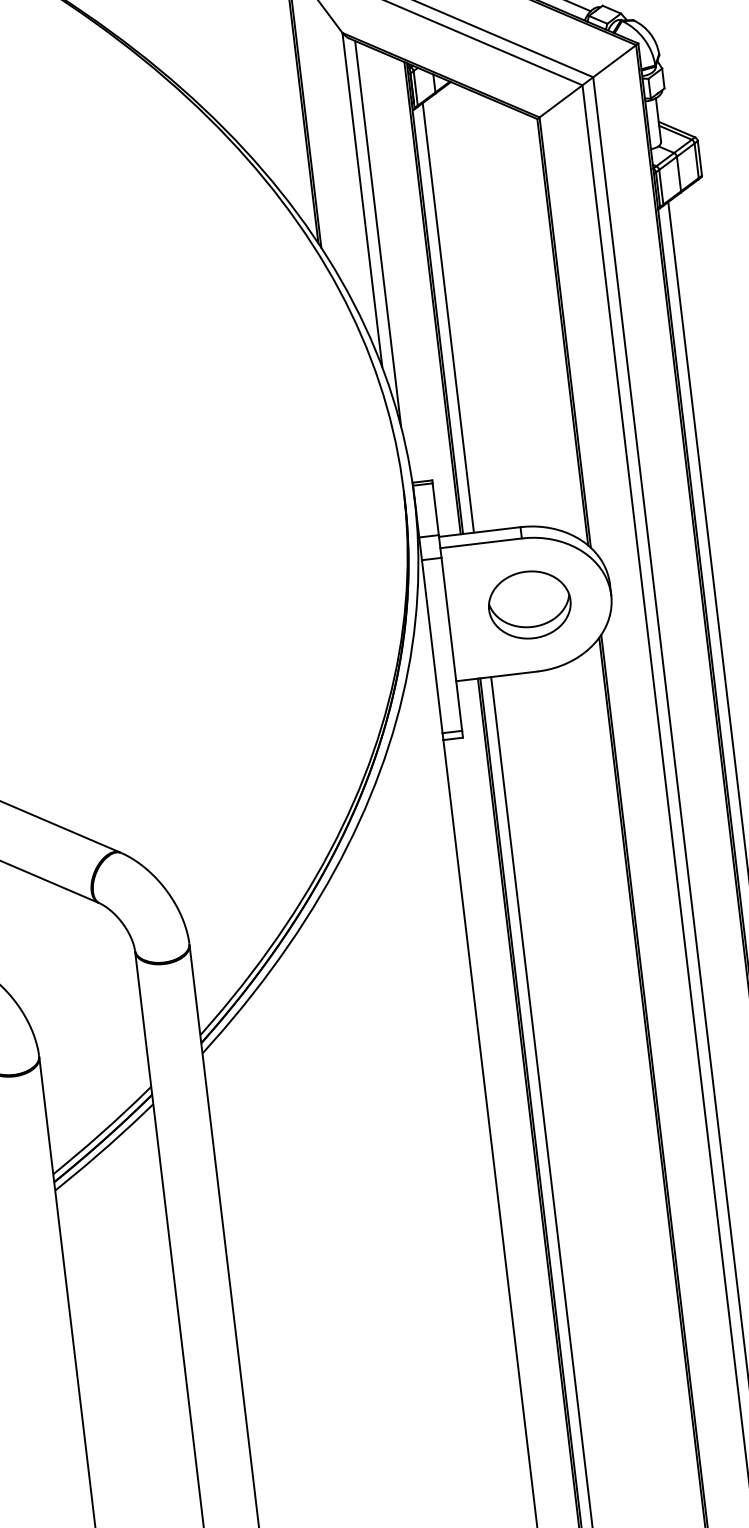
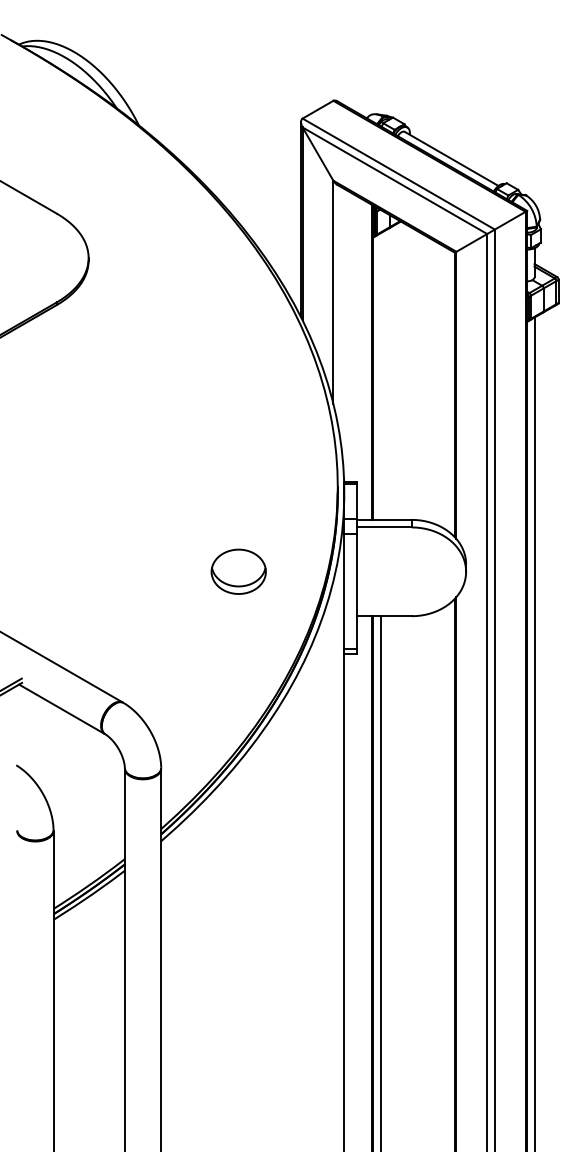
line: (378, 233) -> (341, 315), removed
line: (448, 317) -> (380, 376), removed
part: (529, 604) -> (238, 571), moved

